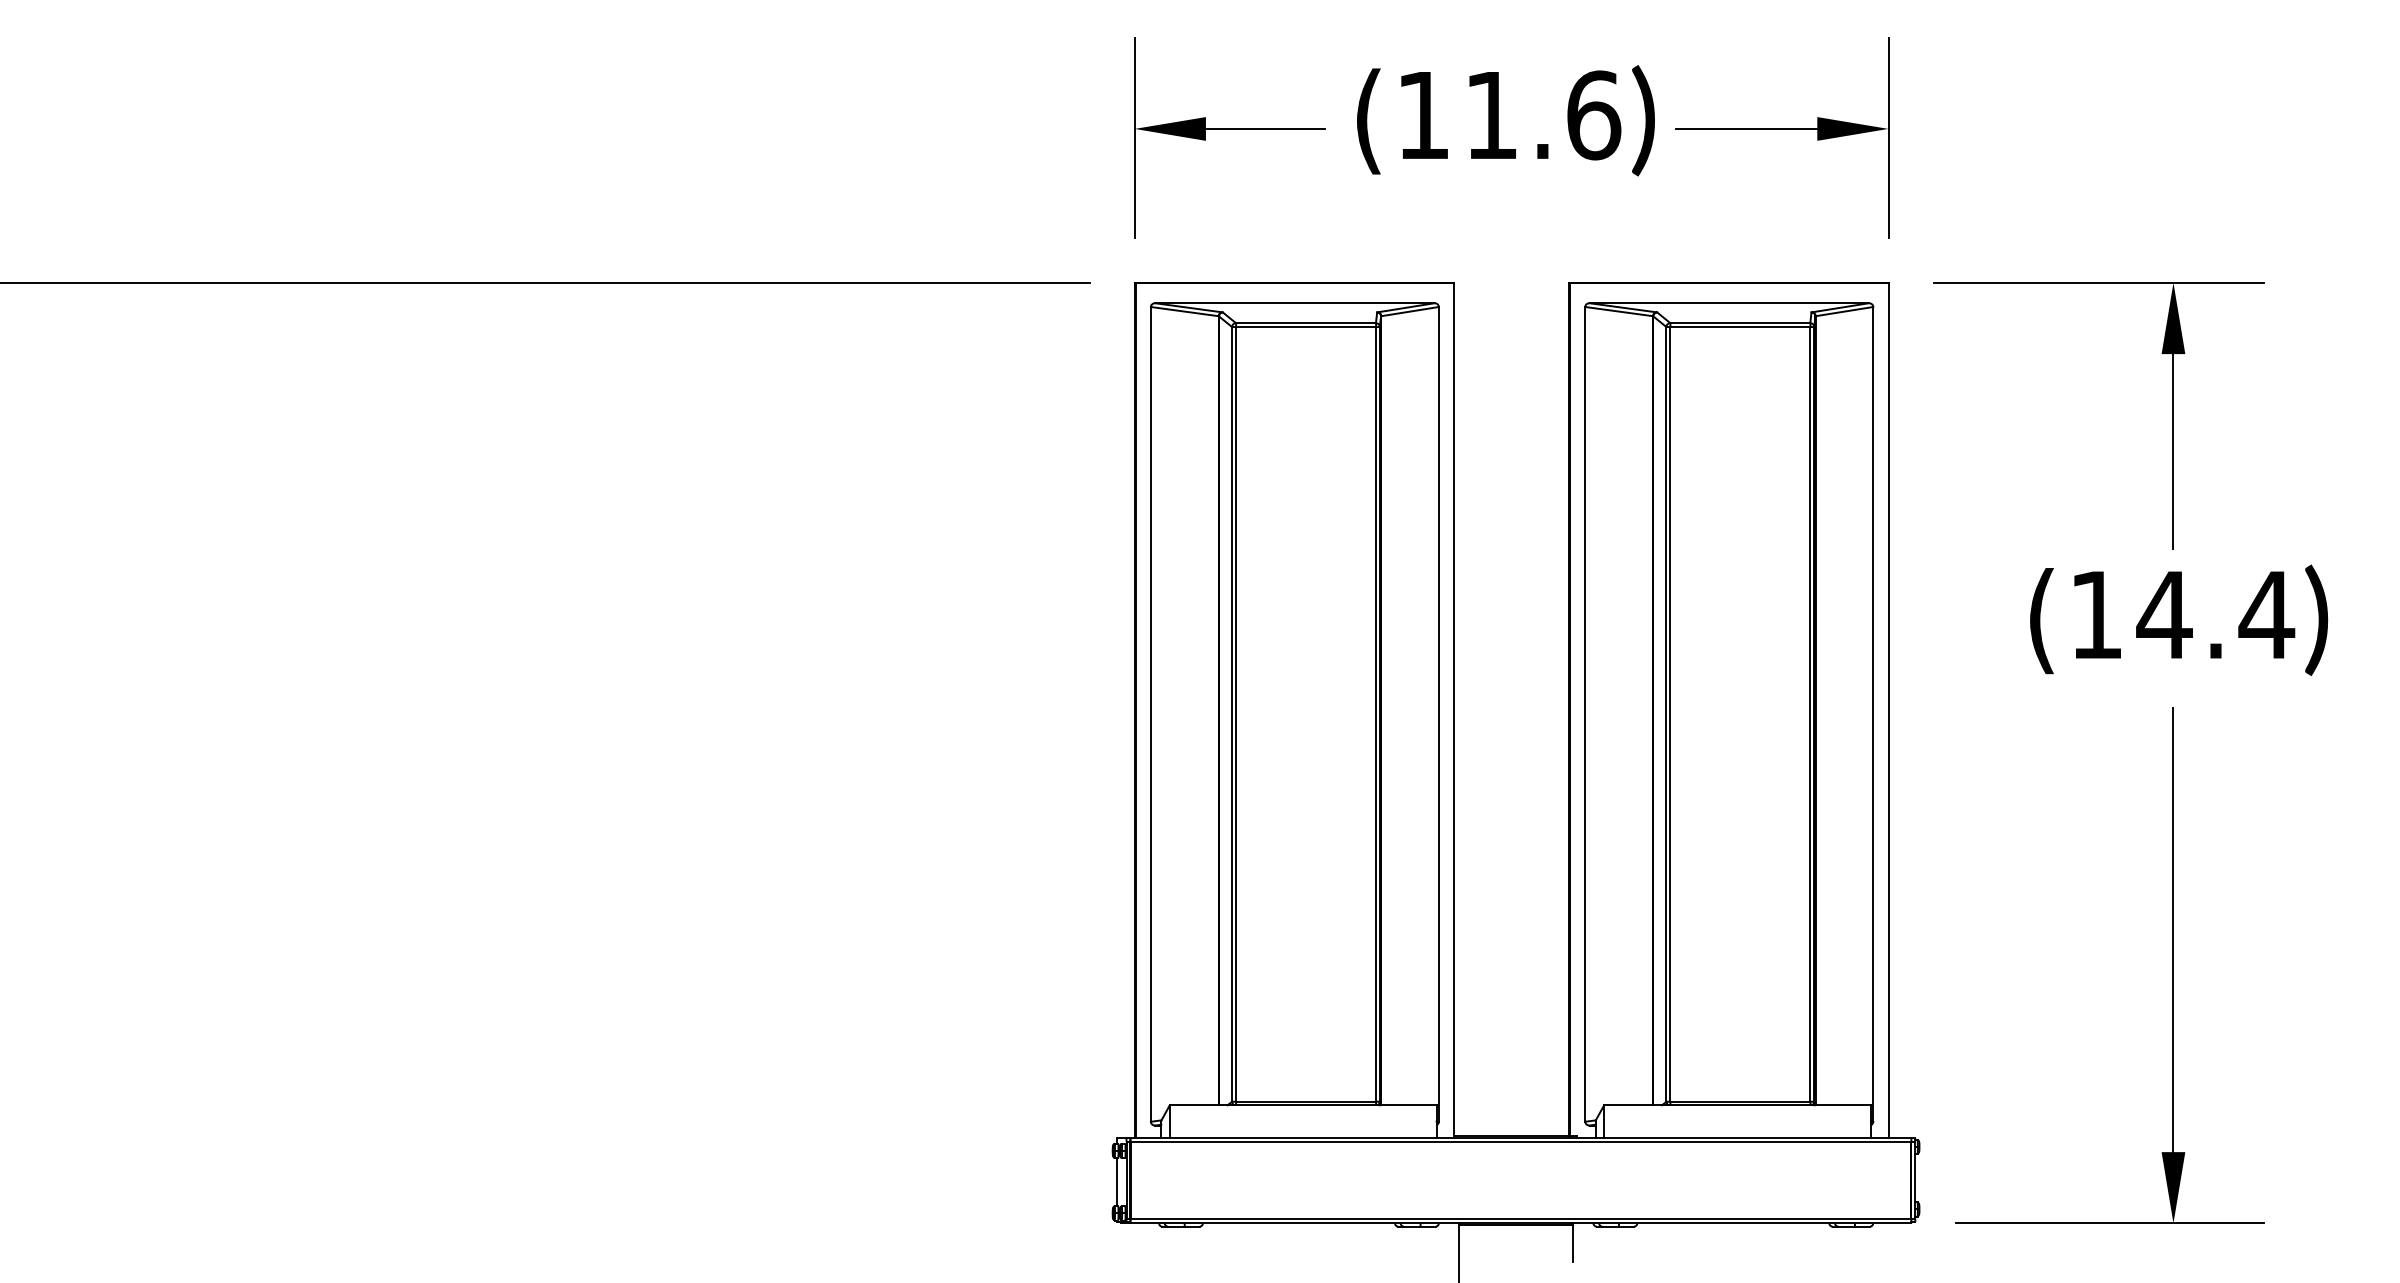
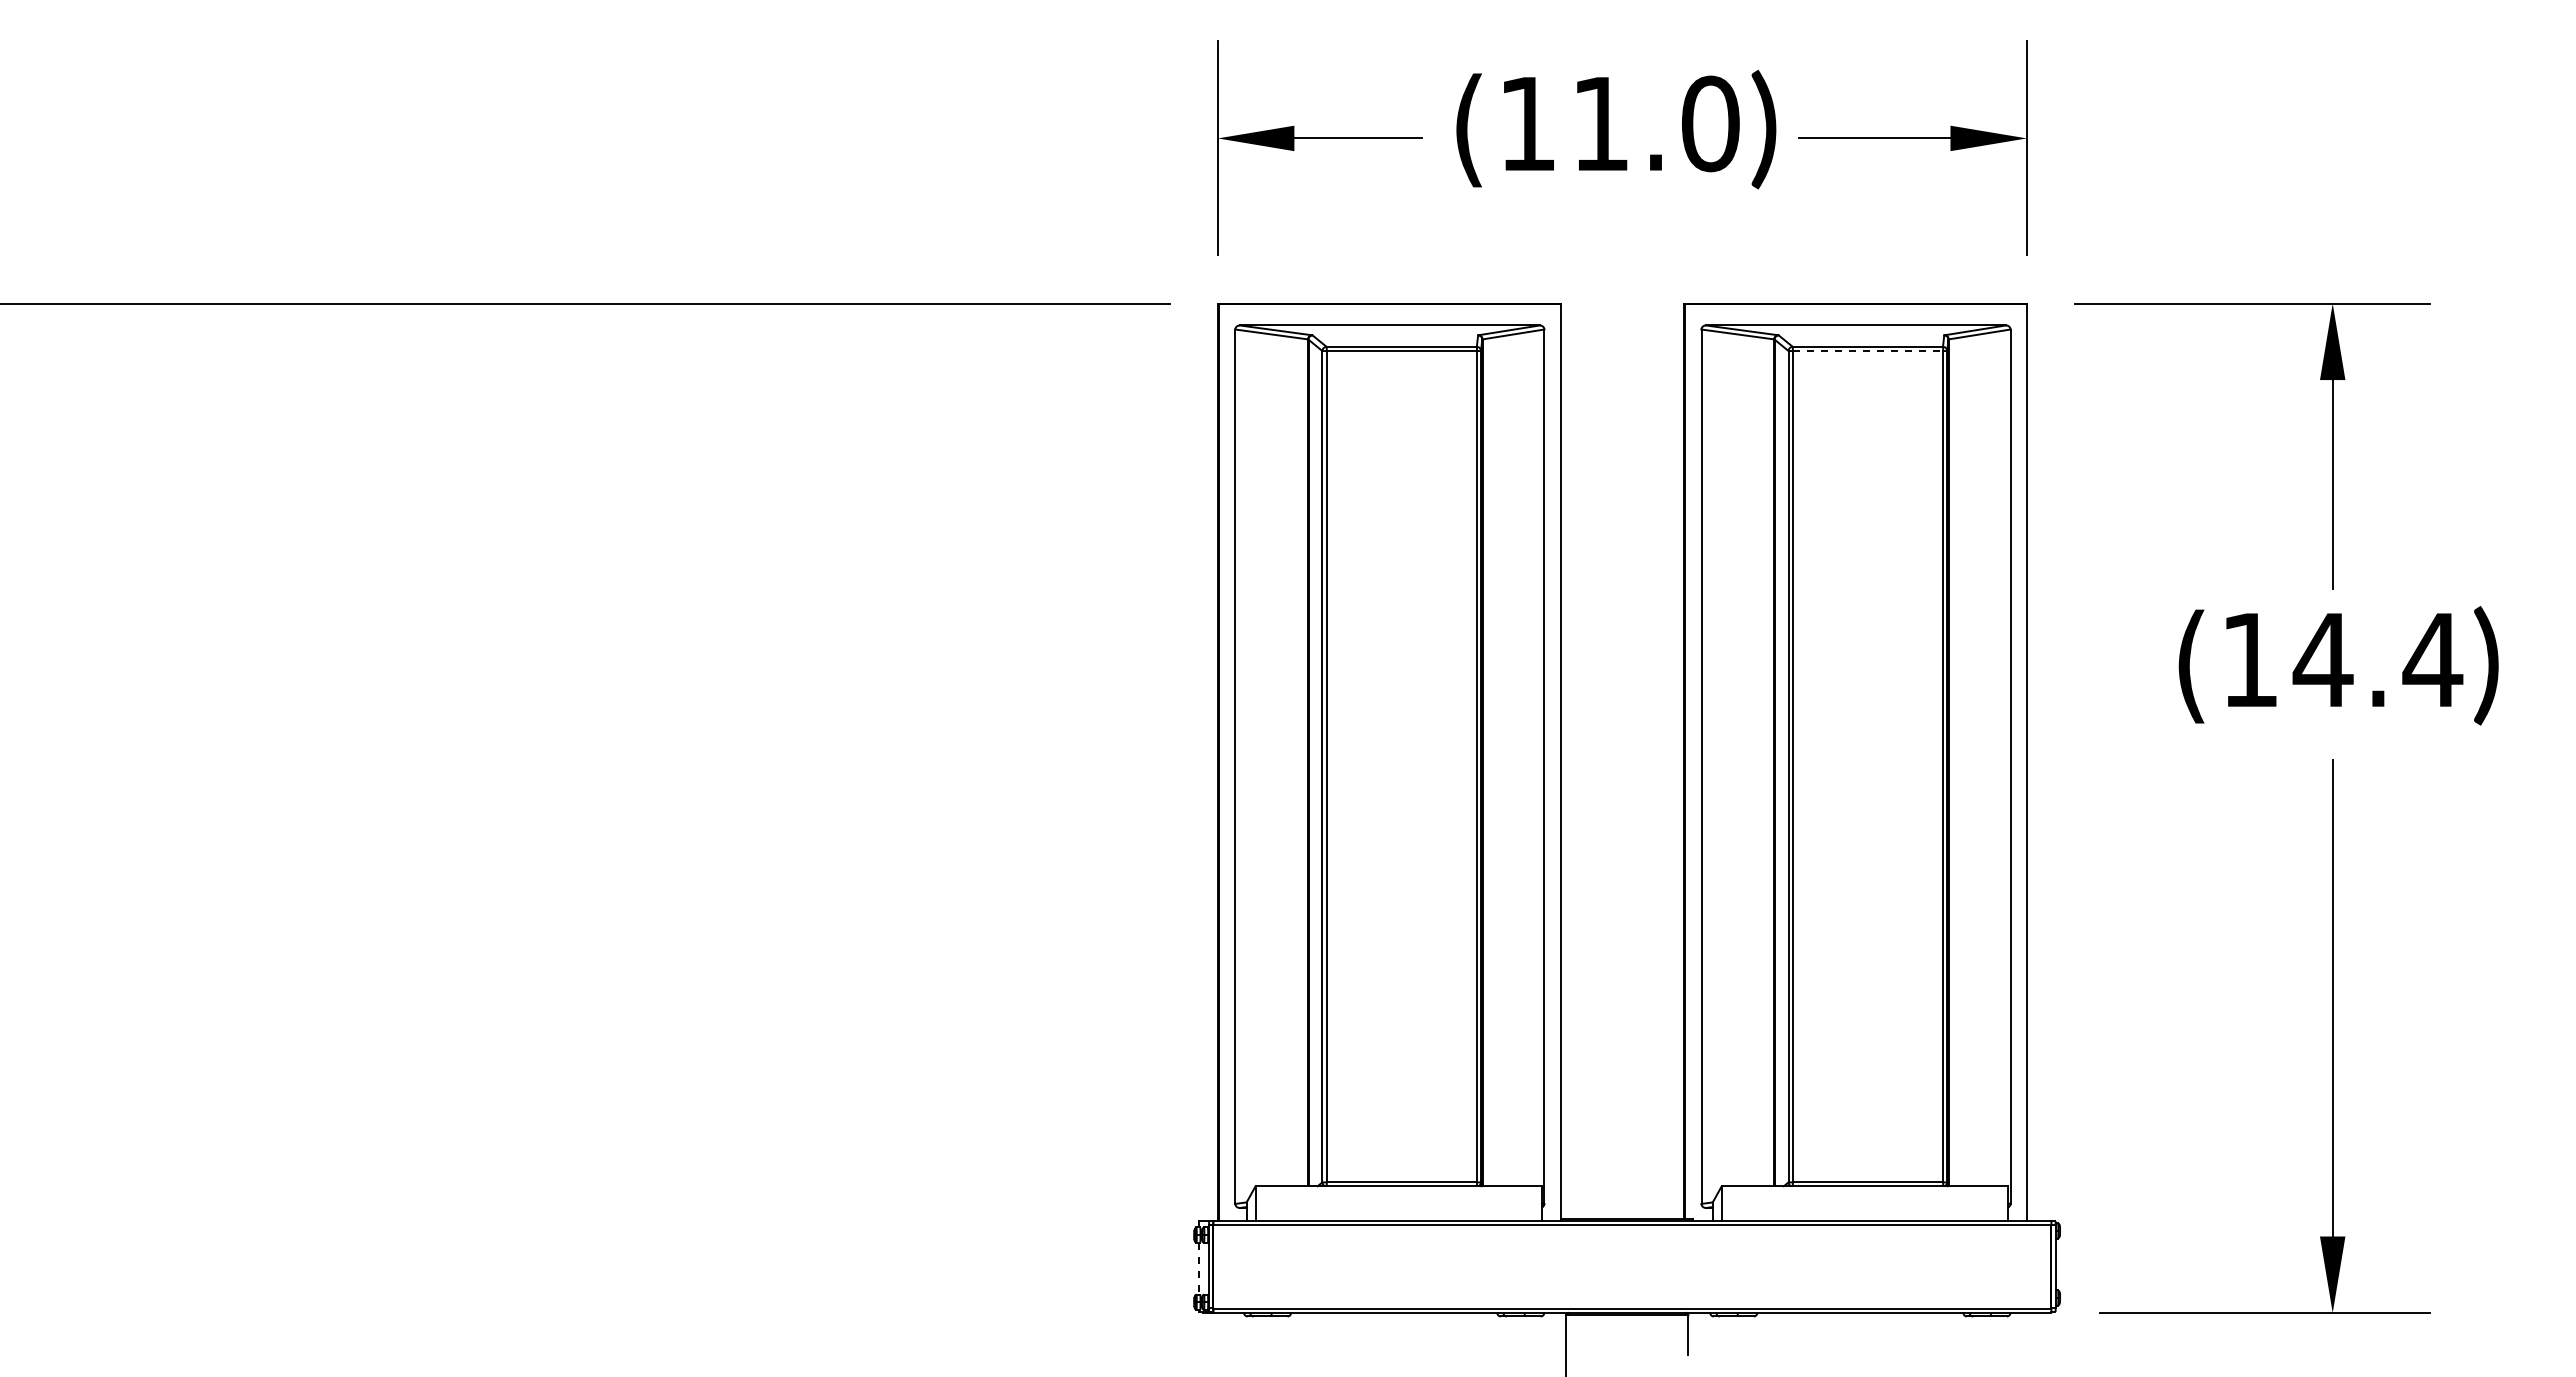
text: (1594, 115) -> (1711, 123), (11.6 -> (11.0
line: (1740, 327) -> (1868, 351), solid -> dashed
line: (1116, 1181) -> (1198, 1268), solid -> dashed

